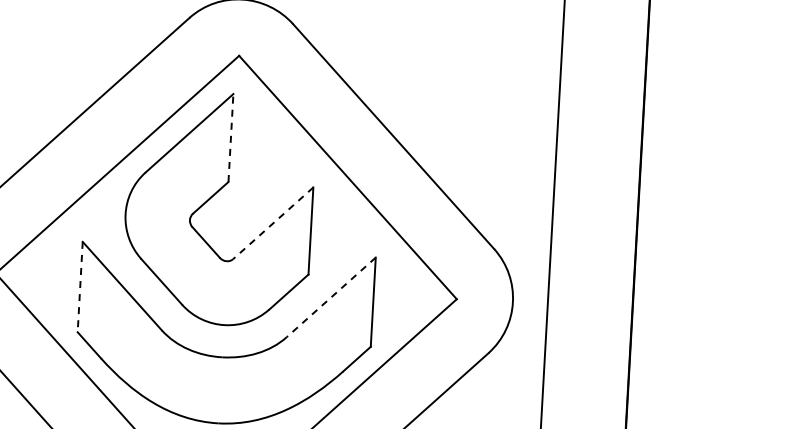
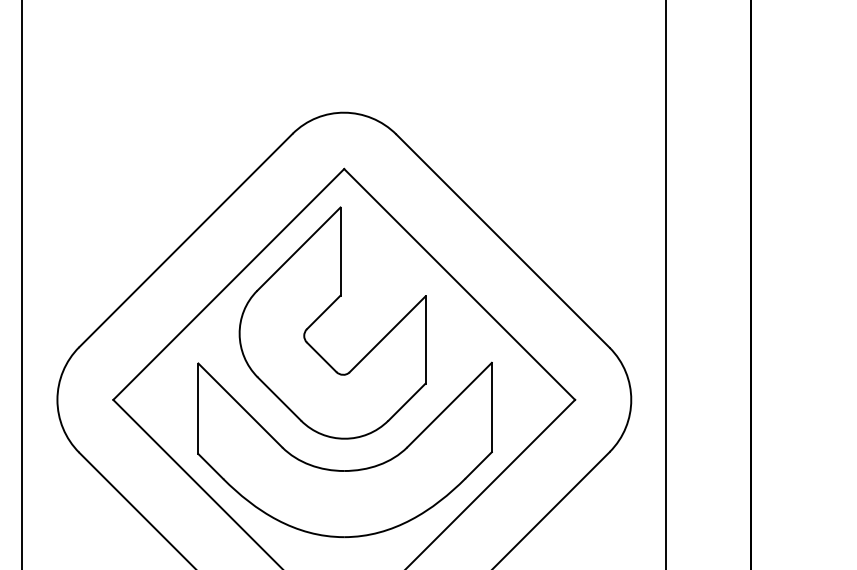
line: (230, 137) -> (340, 251), dashed -> solid
line: (273, 223) -> (387, 334), dashed -> solid
line: (80, 287) -> (198, 409), dashed -> solid
line: (331, 297) -> (449, 405), dashed -> solid

